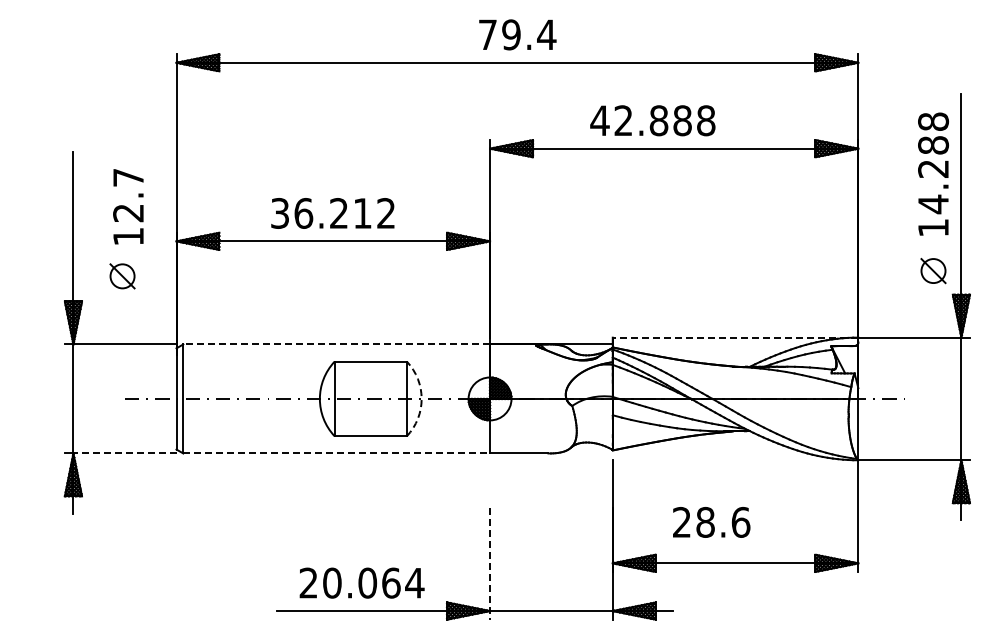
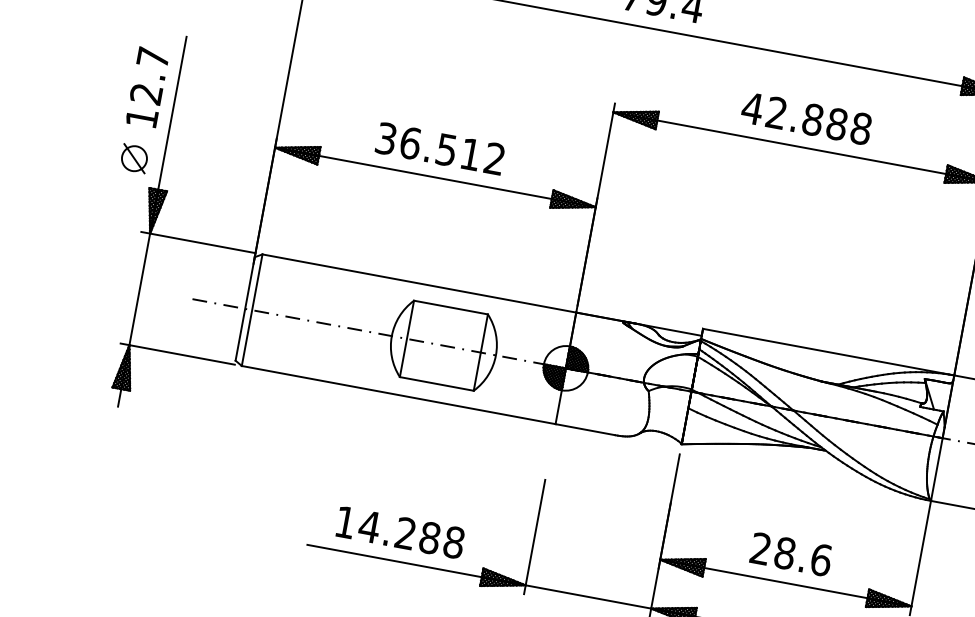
text: (652, 120) -> (806, 118), moved
text: (128, 206) -> (147, 87), moved
text: (338, 213) -> (446, 149), 36.212 -> 36.512
part: (122, 276) -> (134, 158), moved
line: (735, 337) -> (828, 352), dashed -> solid
line: (336, 344) -> (419, 283), dashed -> solid
arc: (421, 398) -> (495, 354), dashed -> solid
line: (124, 453) -> (181, 354), dashed -> solid
line: (337, 453) -> (399, 395), dashed -> solid
text: (711, 522) -> (791, 554), moved
line: (490, 563) -> (535, 536), dashed -> solid
text: (361, 582) -> (399, 531), 20.064 -> 14.288

